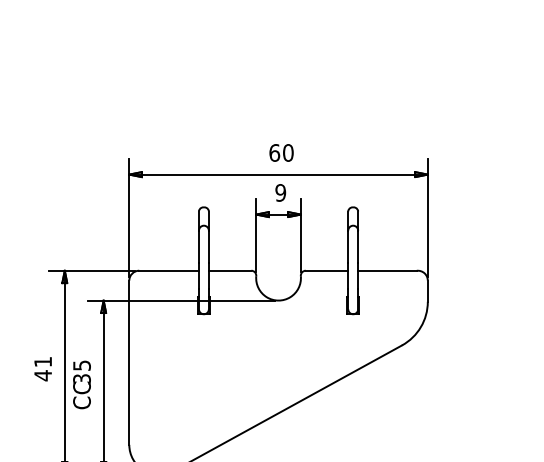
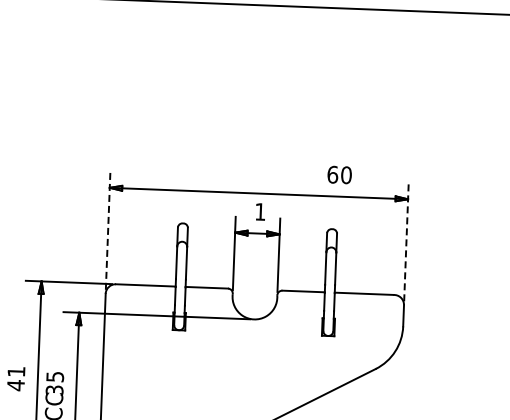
text: (281, 152) -> (339, 174), moved
text: (280, 192) -> (260, 211), 9 -> 1
line: (129, 217) -> (108, 230), solid -> dashed
line: (427, 217) -> (406, 242), solid -> dashed

